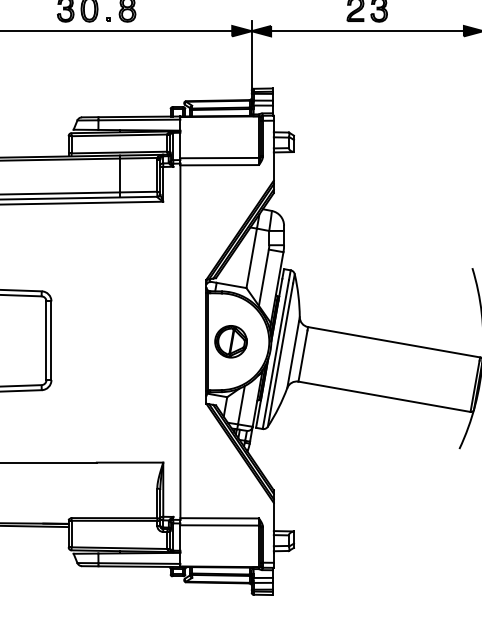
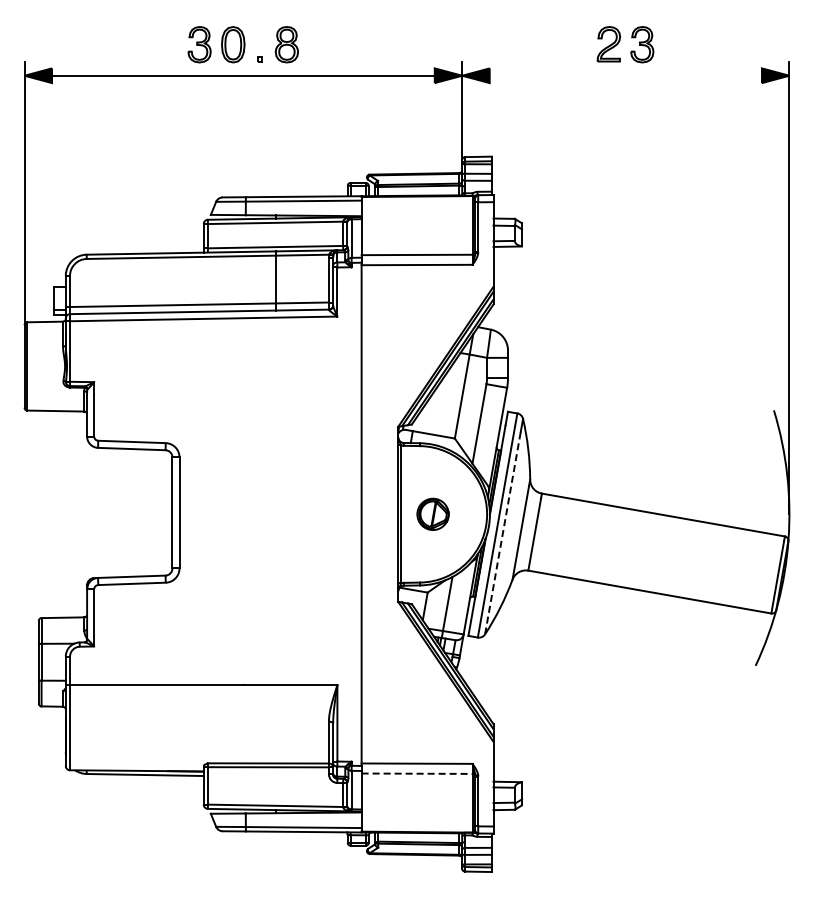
line: (367, 31) -> (625, 75), removed
part: (230, 341) -> (432, 514), size x0.7
line: (280, 355) -> (502, 533), solid -> dashed
line: (219, 525) -> (417, 773), solid -> dashed

